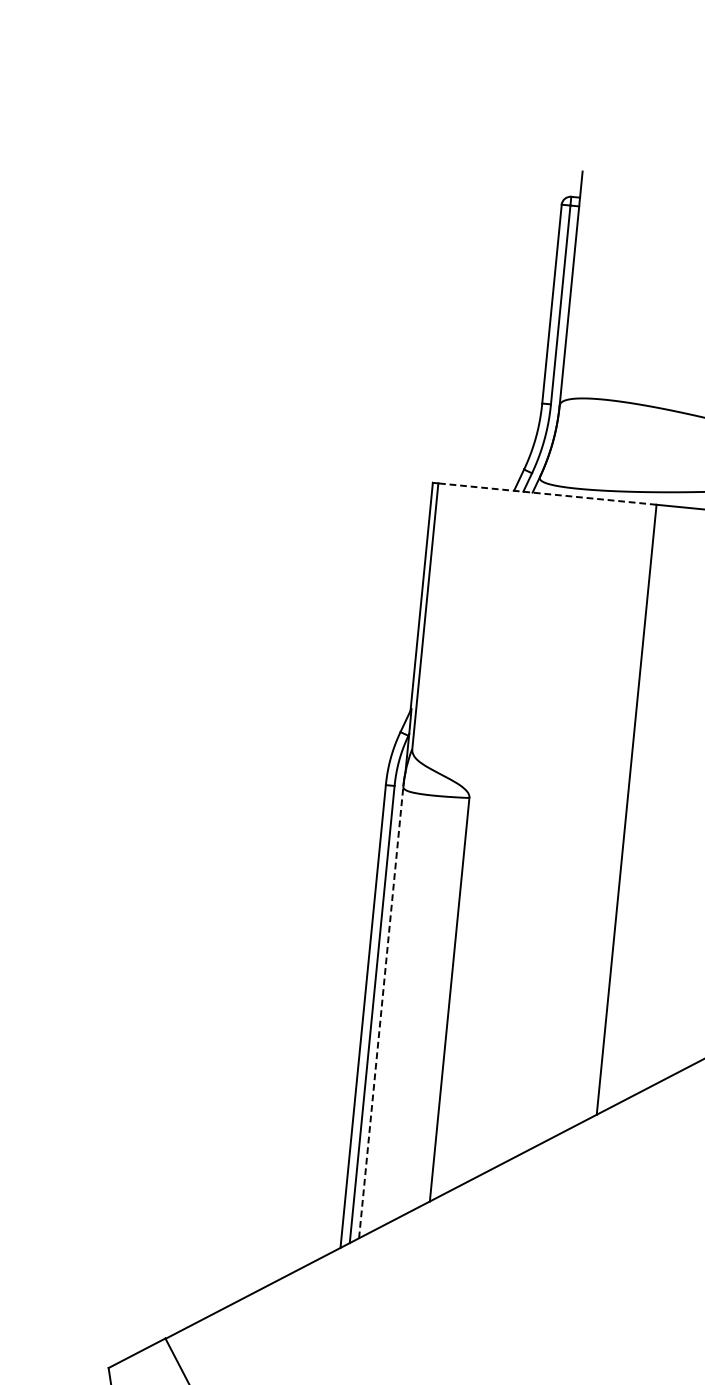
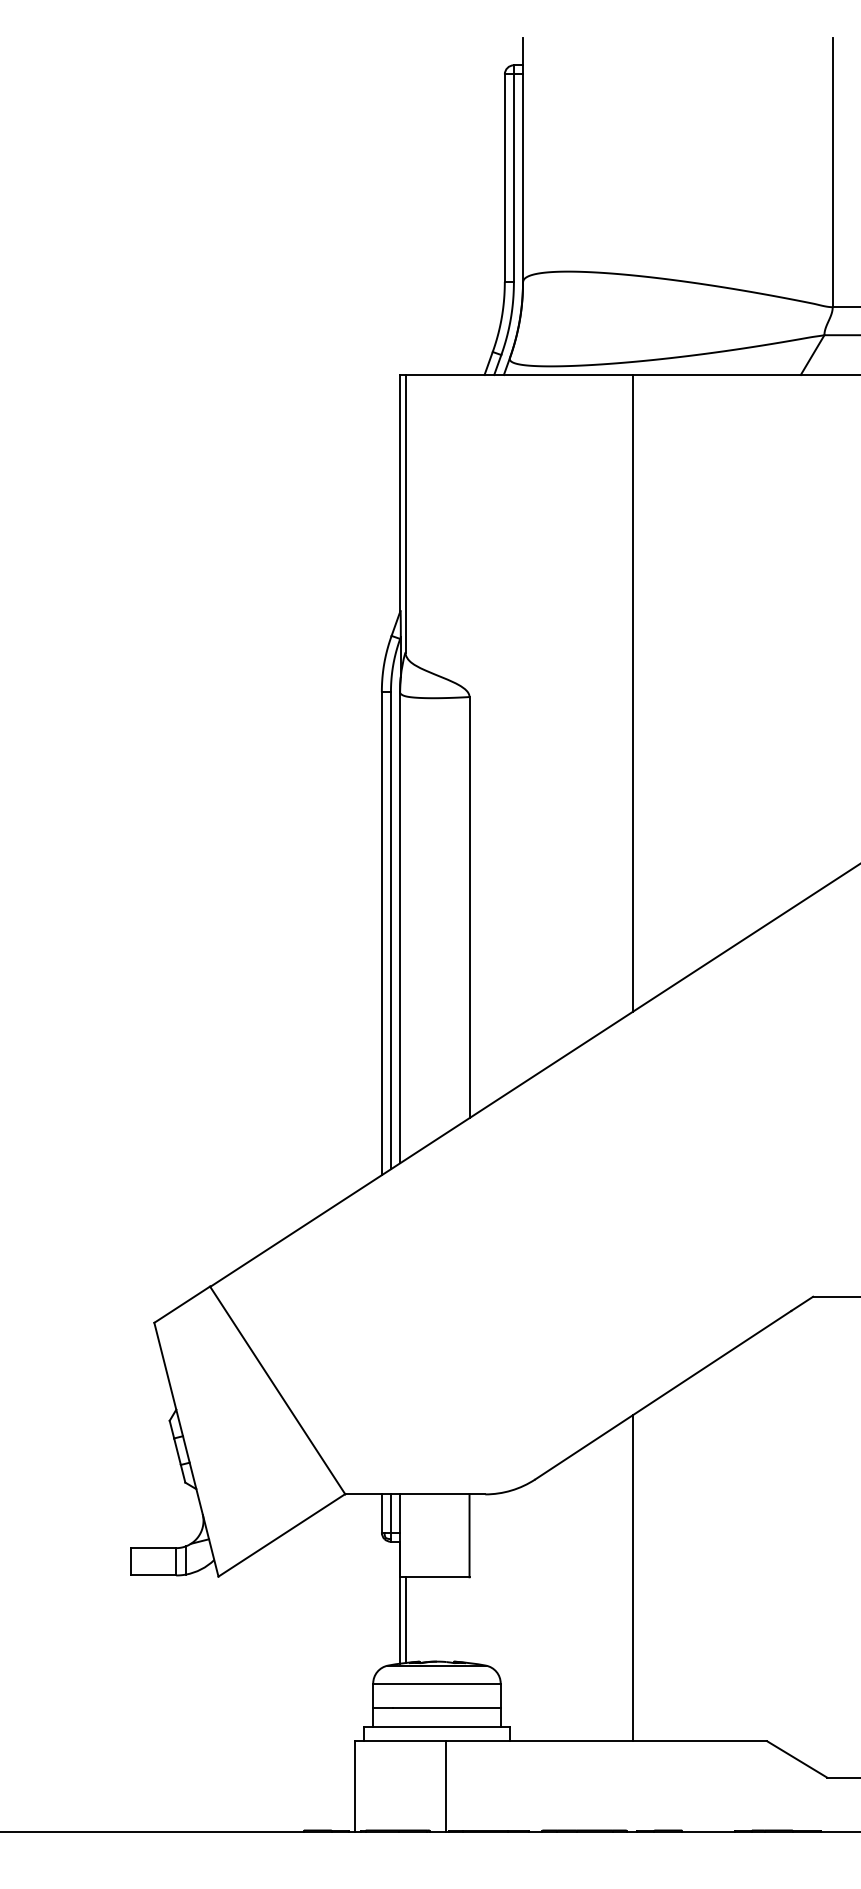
line: (547, 494) -> (519, 375), dashed -> solid
line: (381, 1012) -> (400, 927), dashed -> solid

